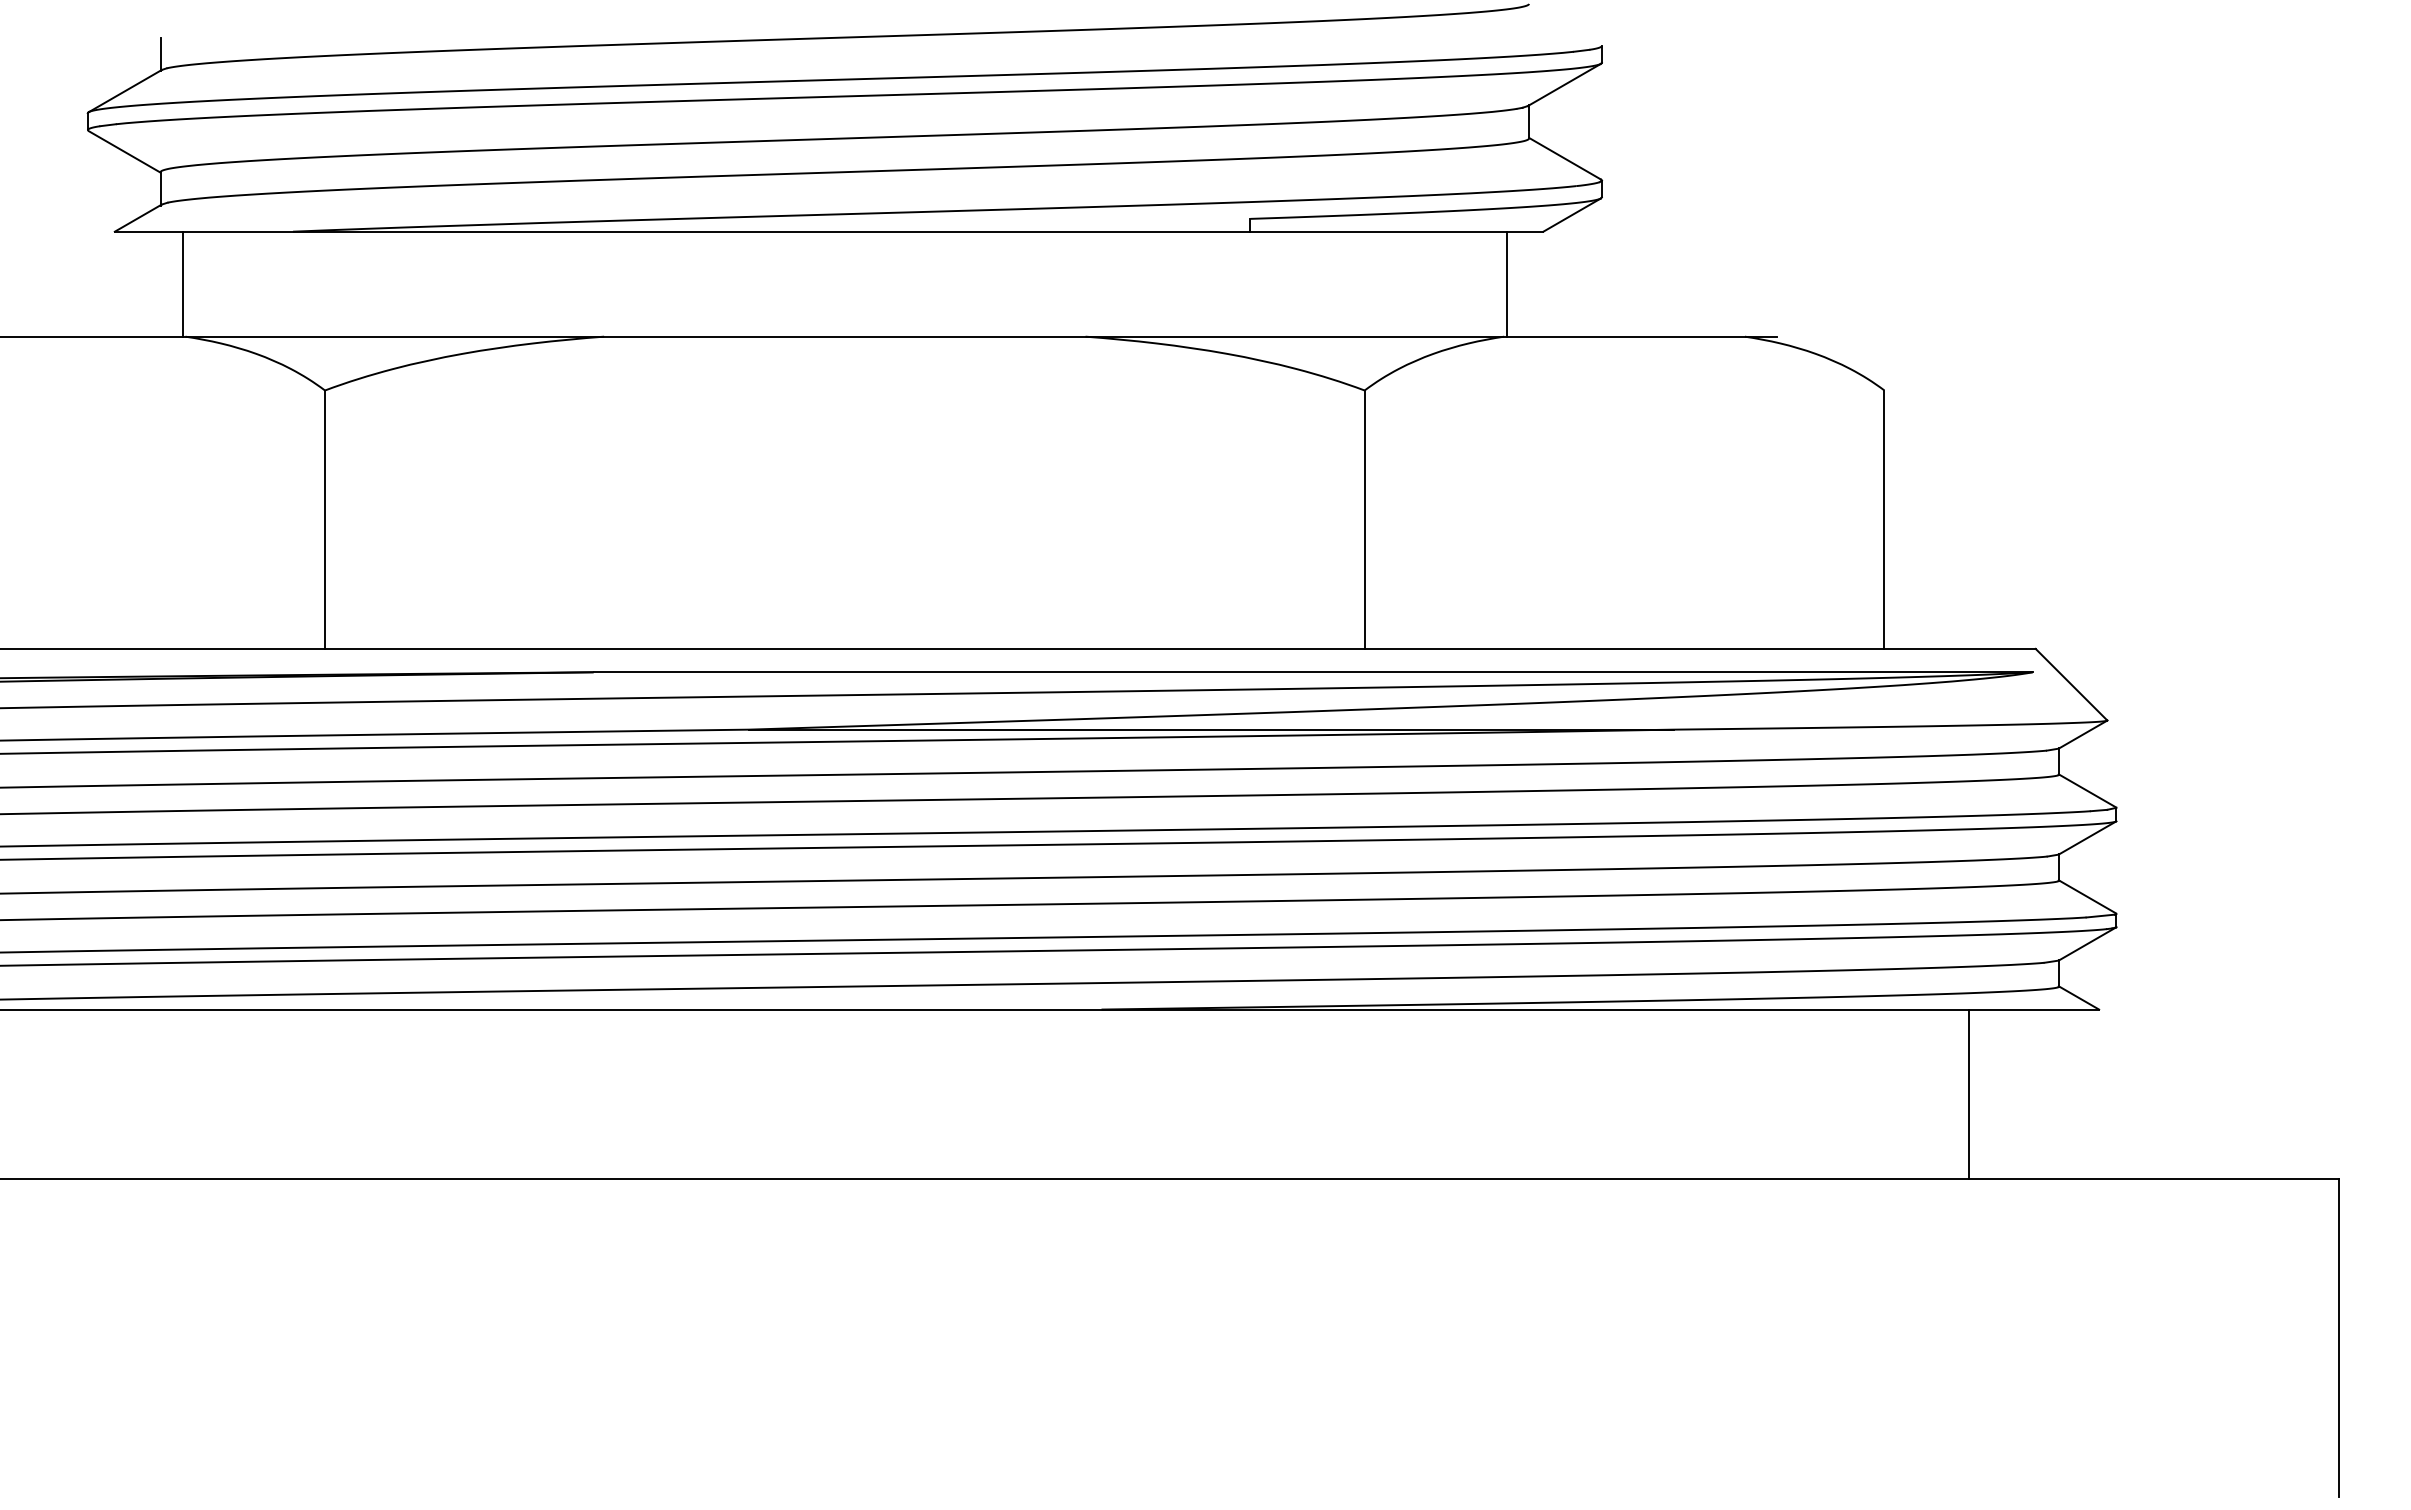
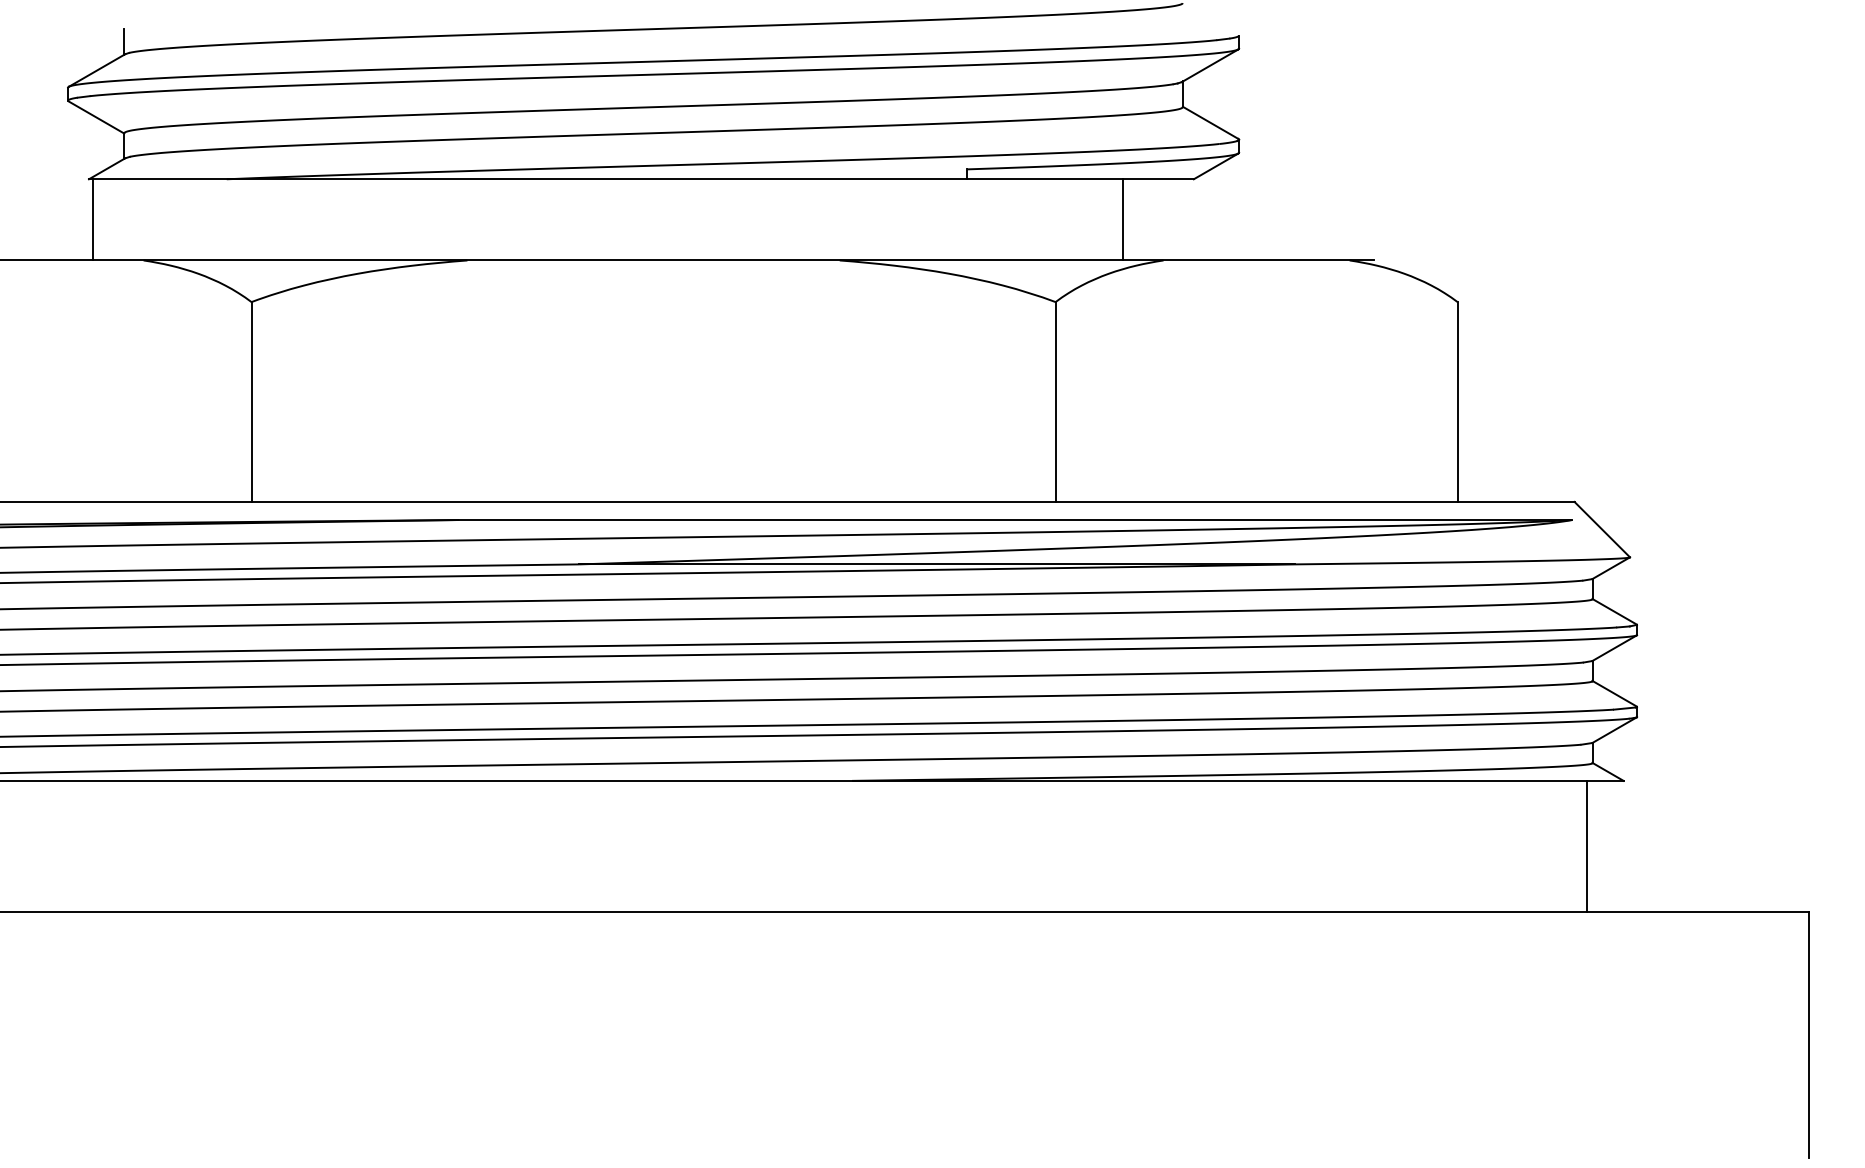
line: (182, 283) -> (92, 219), moved
line: (1506, 283) -> (1122, 219), moved
line: (1968, 1094) -> (1586, 846), moved

